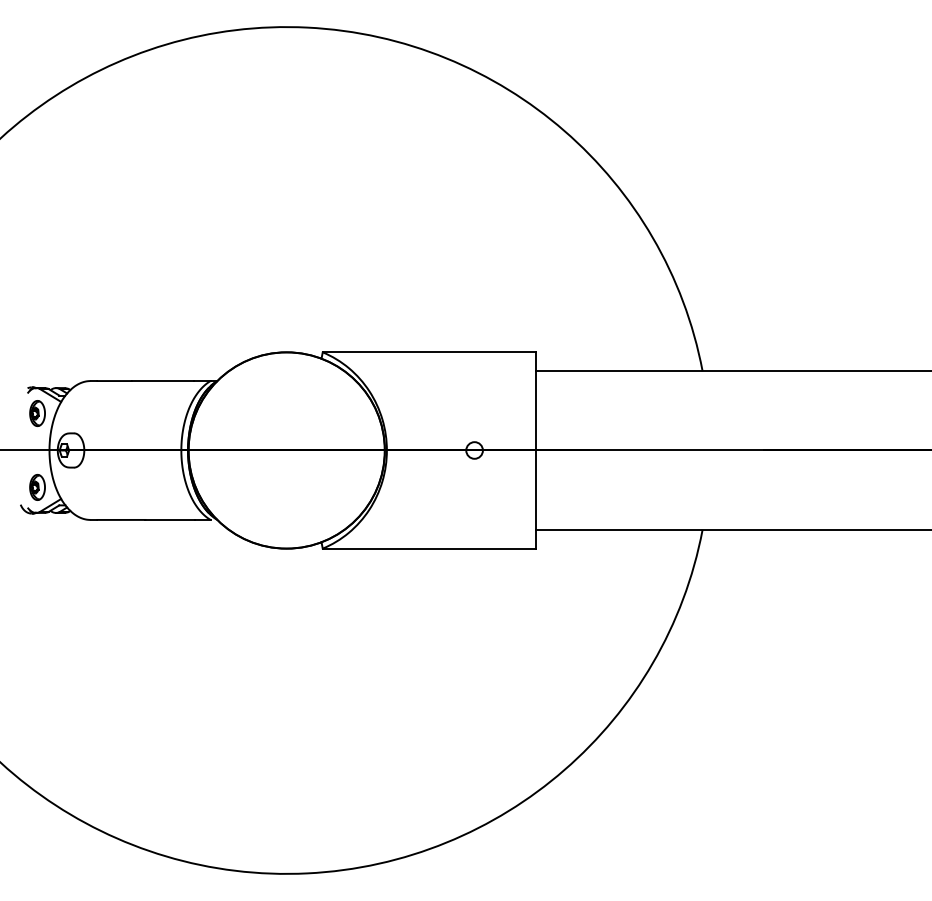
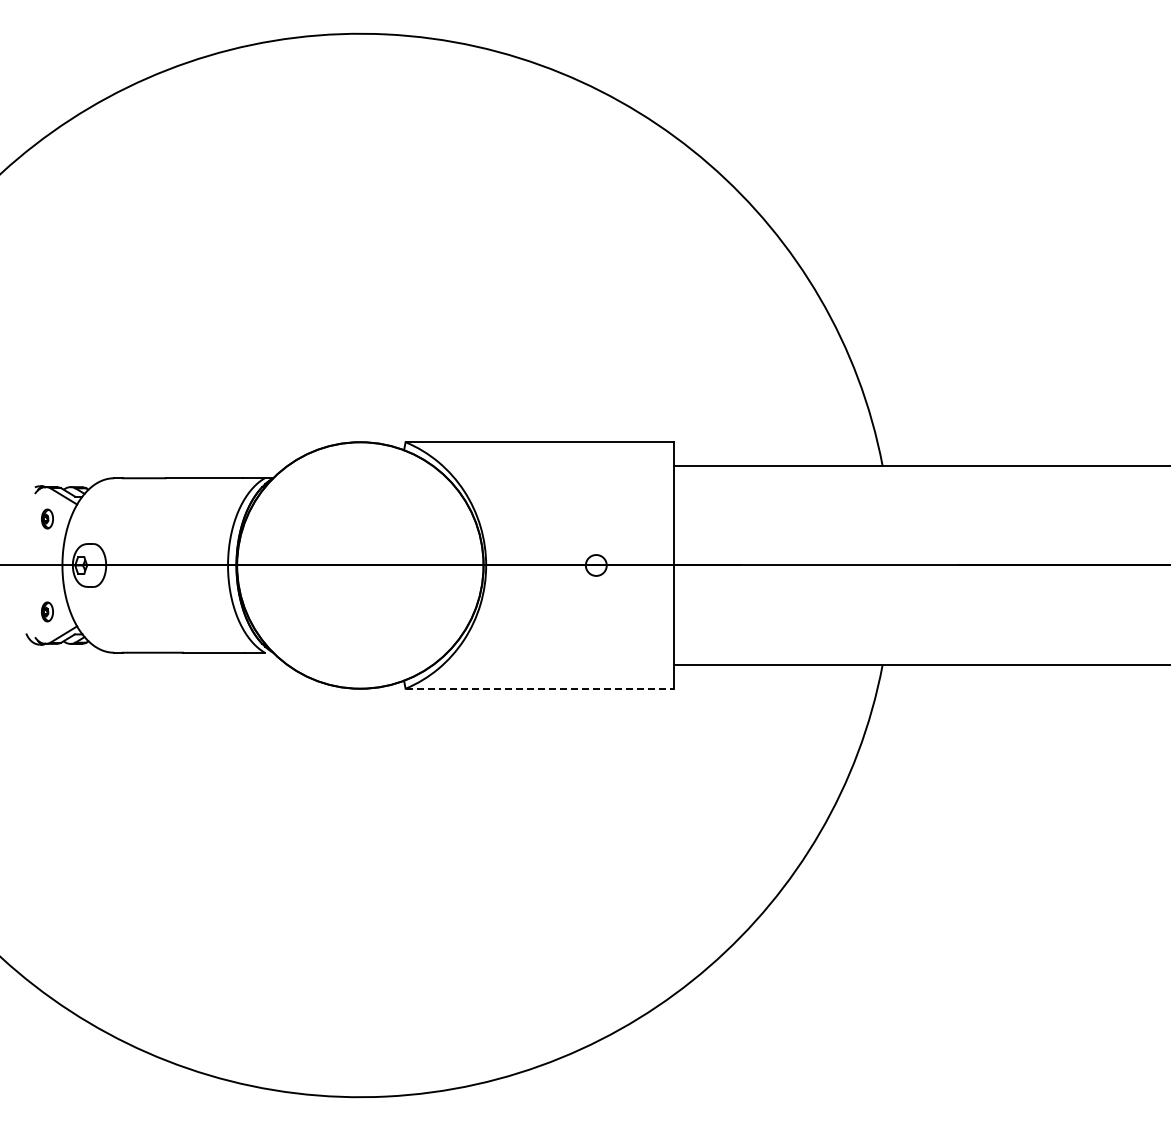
part: (37, 413) -> (47, 518), size x0.6
part: (37, 487) -> (47, 611), size x0.6
line: (430, 548) -> (540, 688), solid -> dashed

